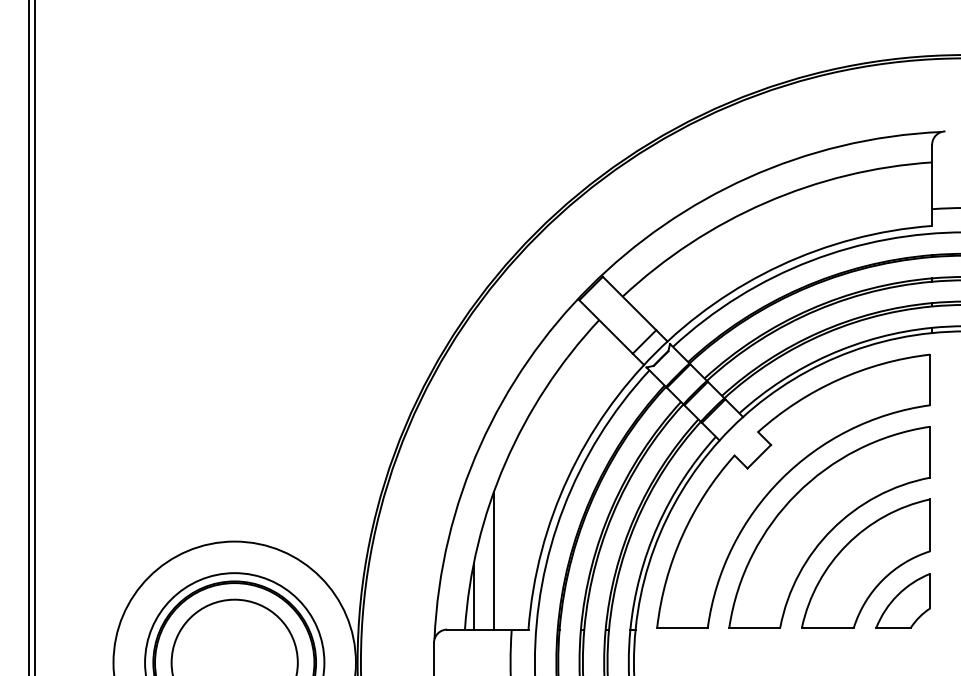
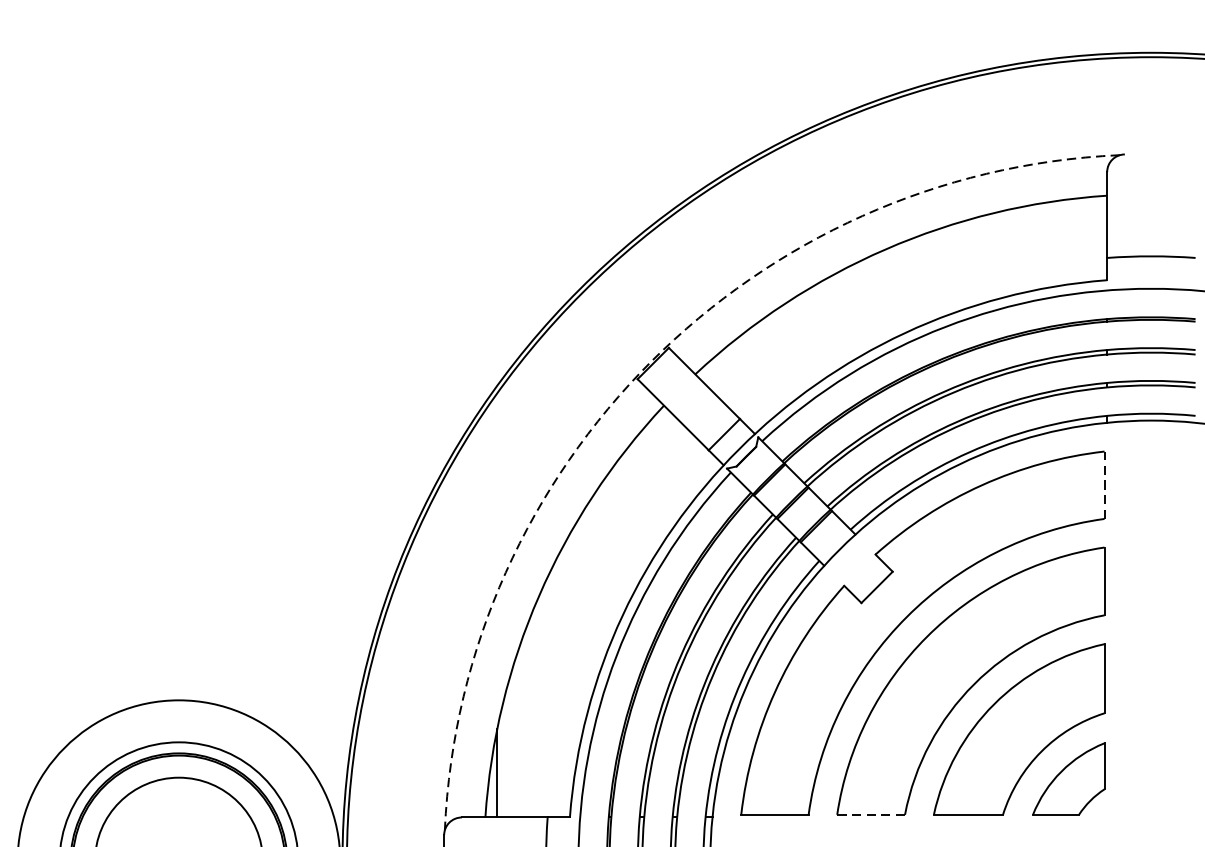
arc: (589, 287) -> (651, 362), solid -> dashed
line: (930, 379) -> (1104, 484), solid -> dashed
line: (493, 560) -> (523, 725), removed
line: (755, 627) -> (872, 814), solid -> dashed

